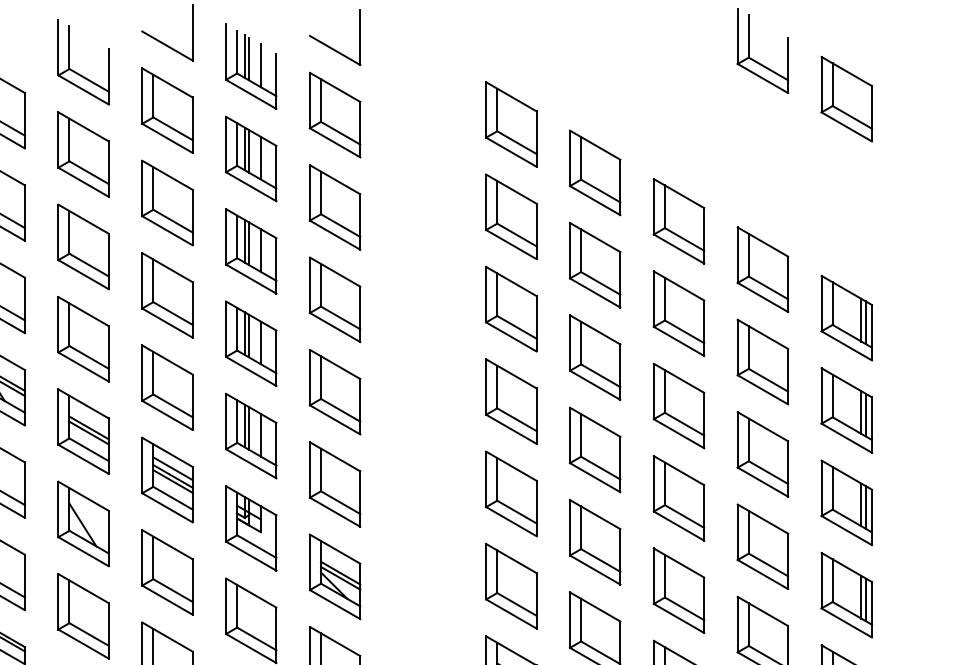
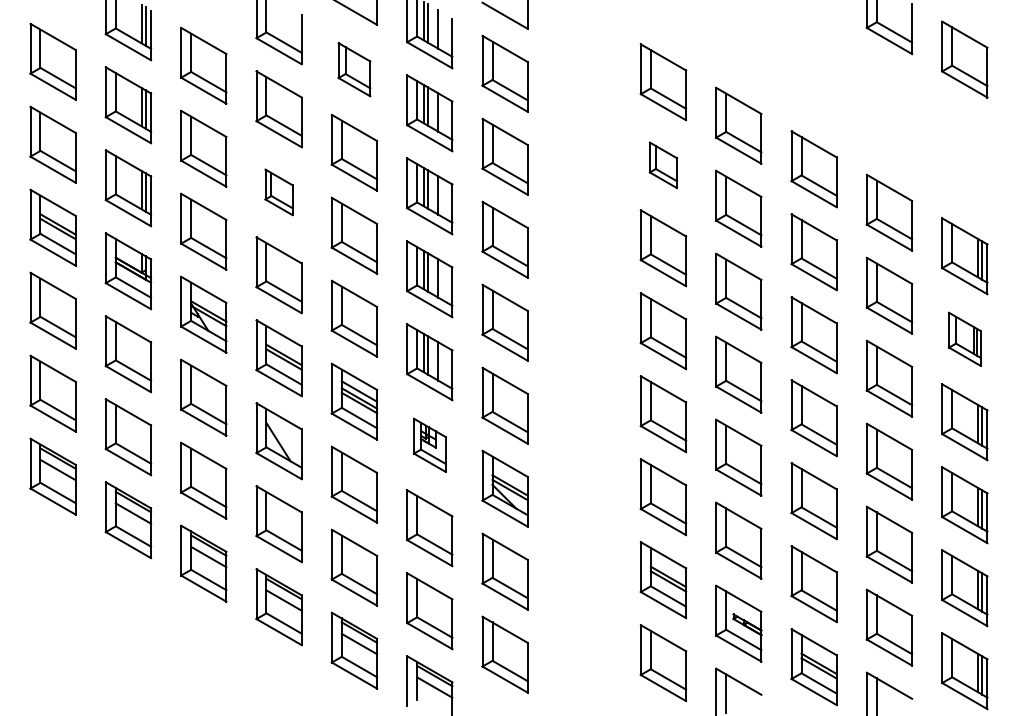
part: (167, 110) -> (354, 69), size x0.7
part: (511, 217) -> (663, 165), size x0.6
part: (82, 247) -> (278, 192), size x0.6
part: (846, 410) -> (964, 339), size x0.7
part: (250, 528) -> (429, 445), size x0.7

